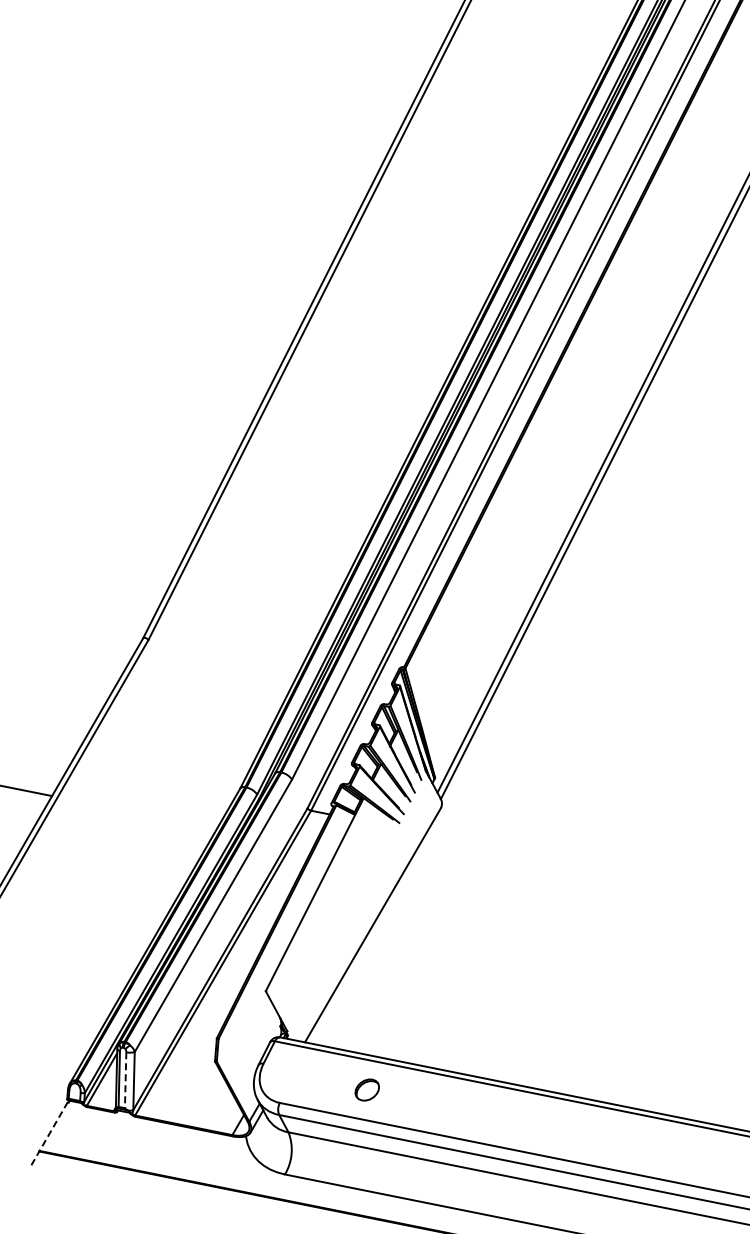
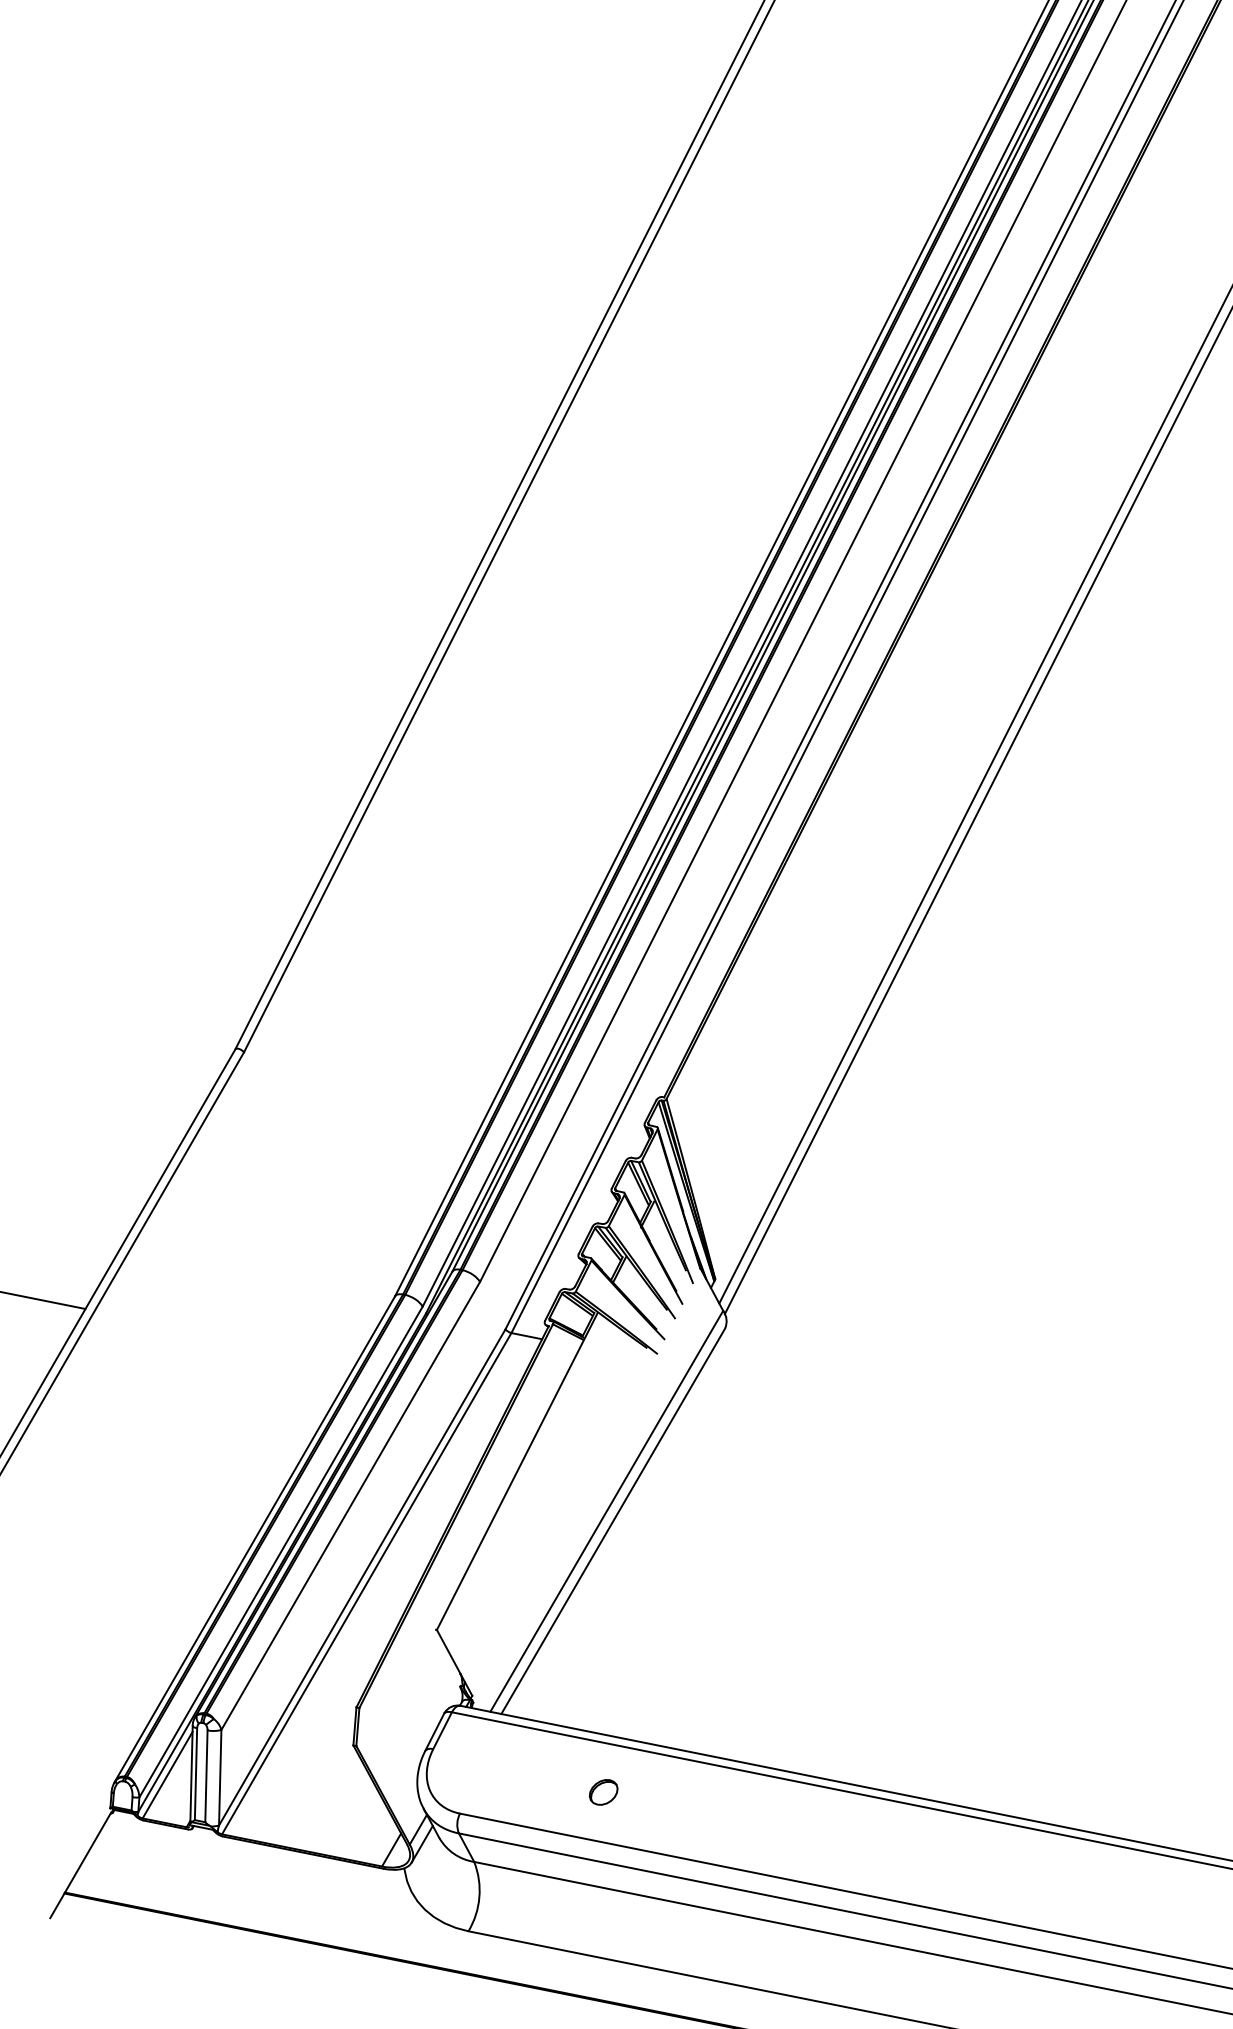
line: (368, 919) -> (605, 1511), added
line: (125, 1080) -> (206, 1776), dashed -> solid
part: (366, 1089) -> (602, 1791), size x0.71
line: (49, 1134) -> (81, 1865), dashed -> solid

